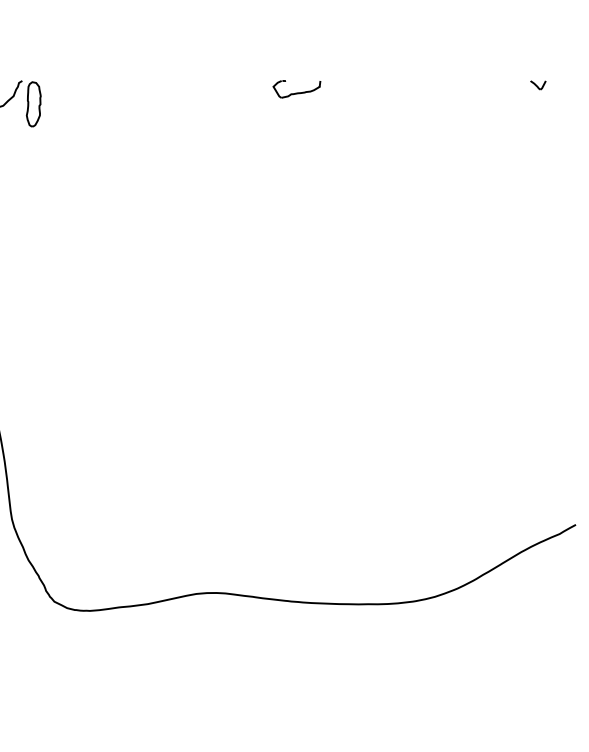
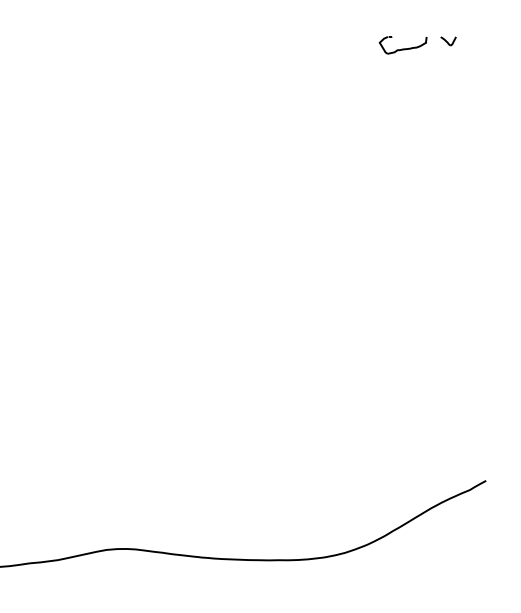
part: (296, 89) -> (402, 45), moved

